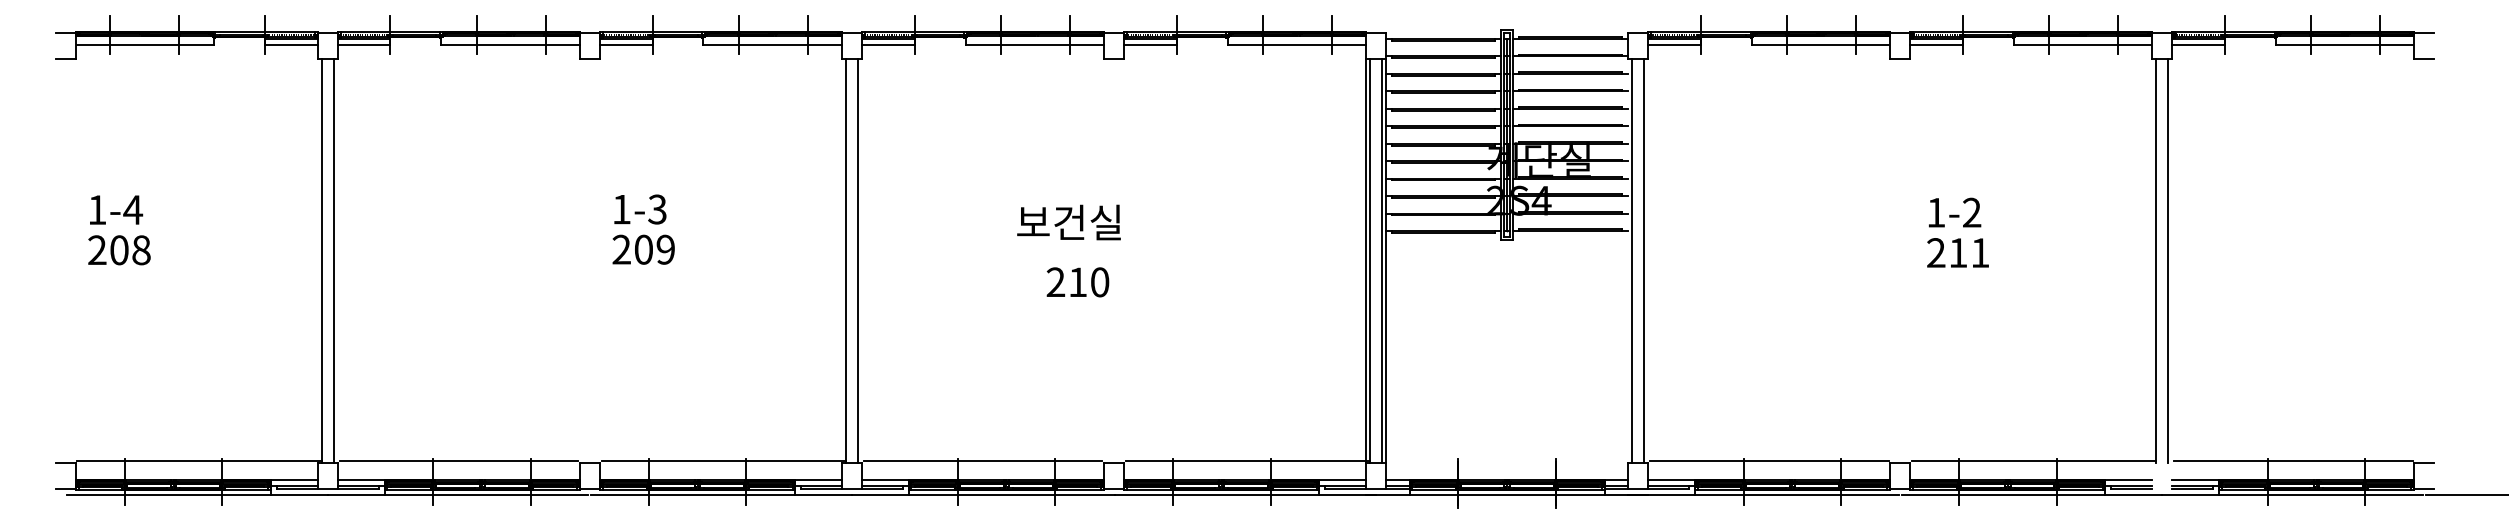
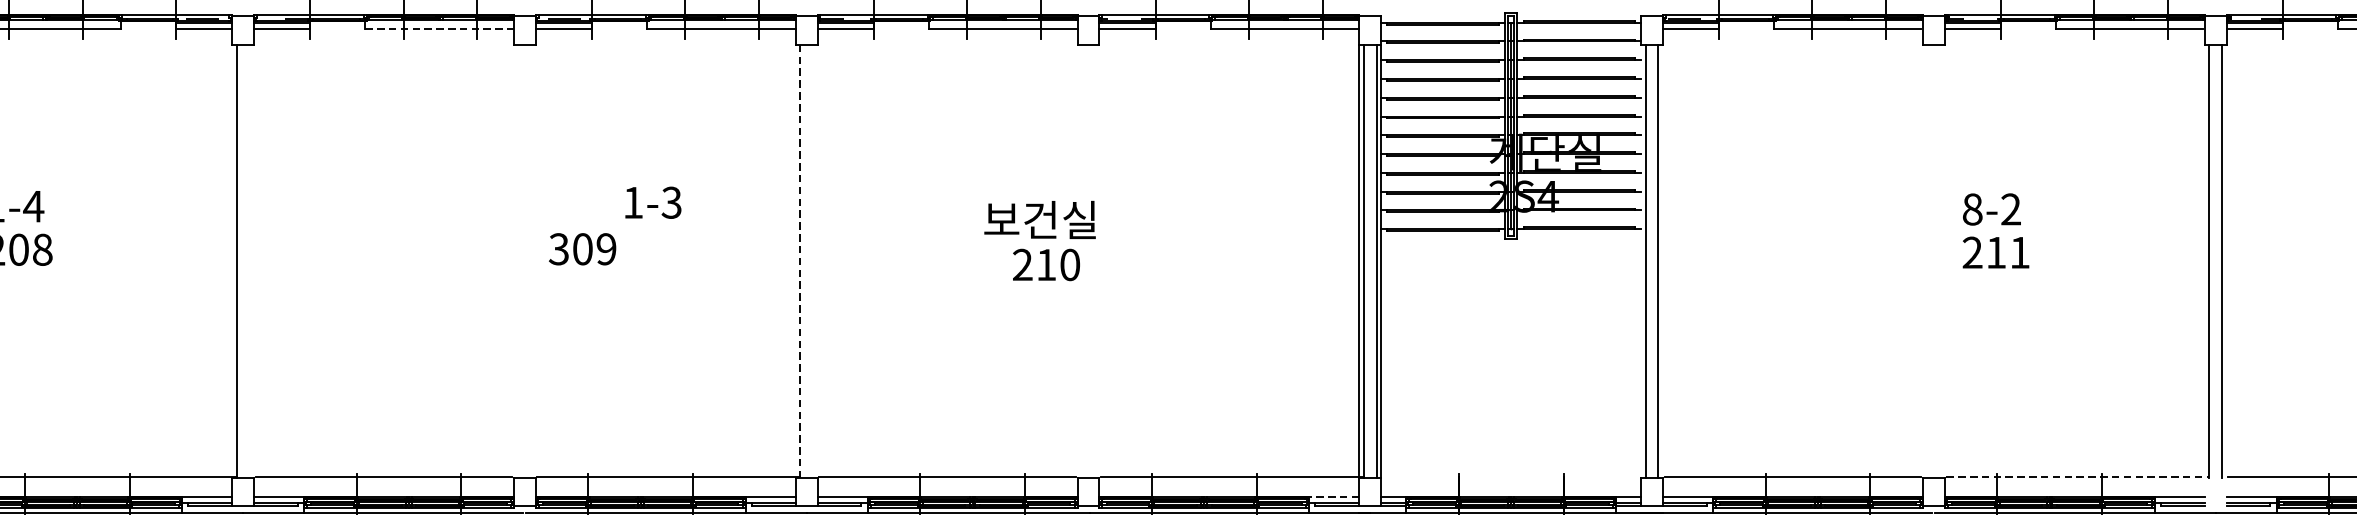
line: (511, 44) -> (440, 28), solid -> dashed
text: (640, 209) -> (653, 202), moved
text: (1936, 212) -> (1972, 209), 1-2 -> 8-2
text: (621, 249) -> (558, 248), 209 -> 309
line: (333, 260) -> (249, 260), removed
line: (857, 260) -> (812, 260), removed
line: (846, 261) -> (800, 261), solid -> dashed
text: (1077, 282) -> (1045, 265), moved
line: (2034, 461) -> (2078, 476), solid -> dashed
line: (1342, 480) -> (1334, 497), solid -> dashed

